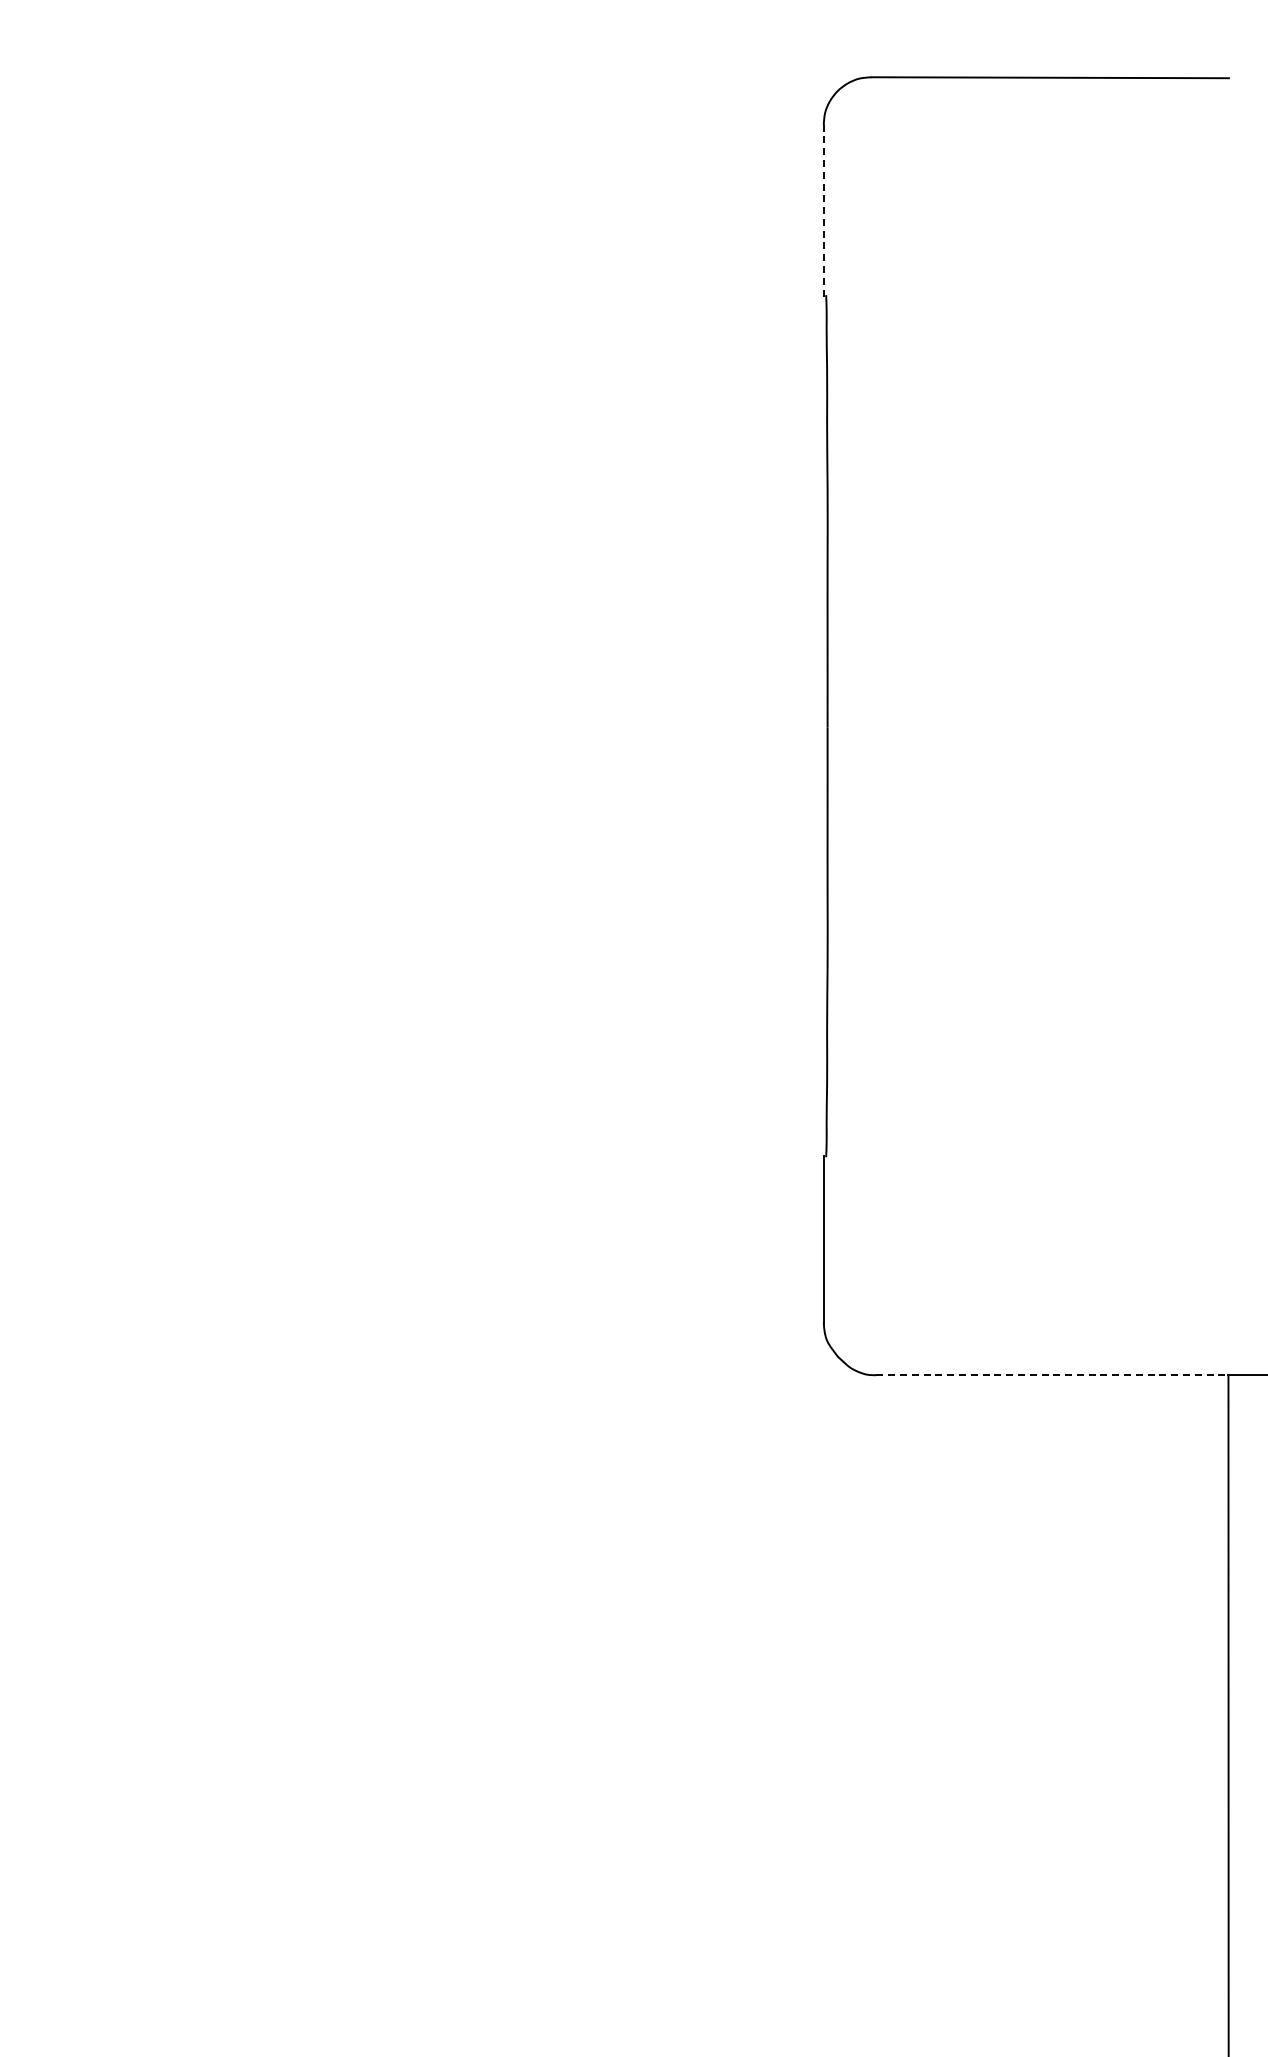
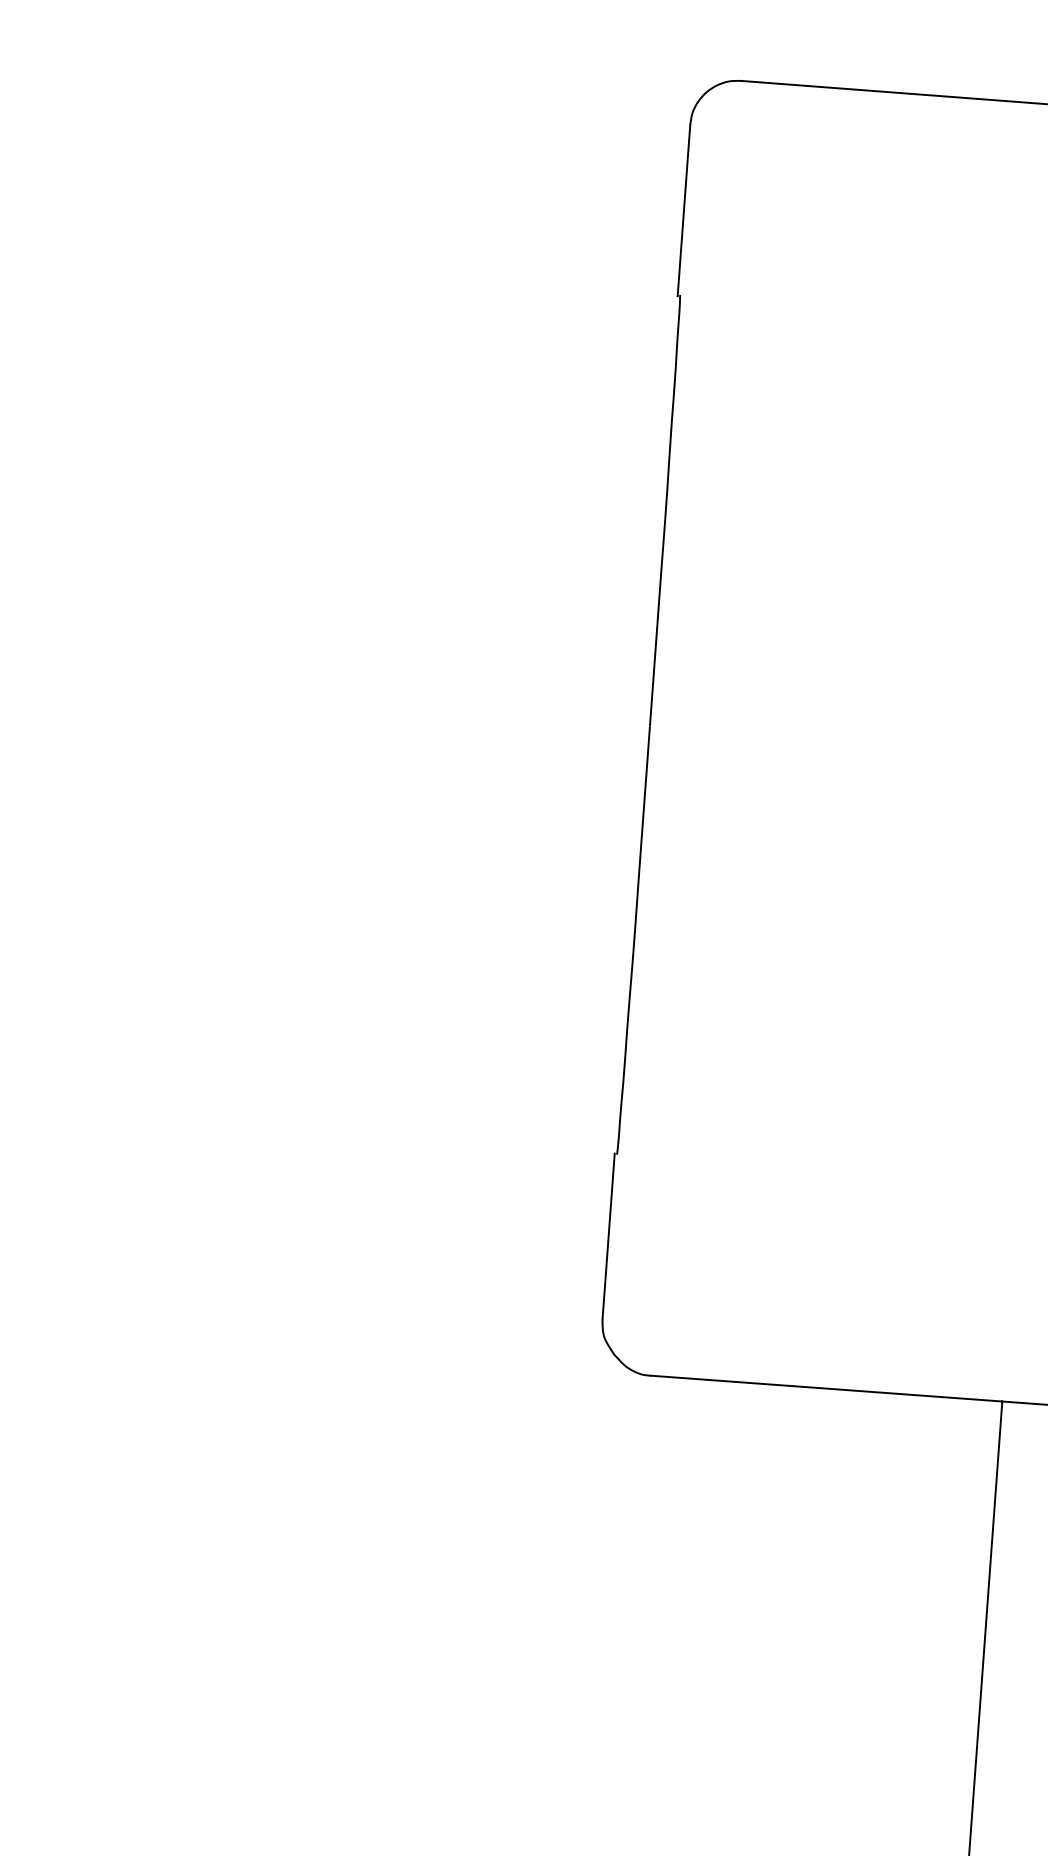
line: (823, 210) -> (683, 210), dashed -> solid
line: (1052, 1375) -> (826, 1388), dashed -> solid

